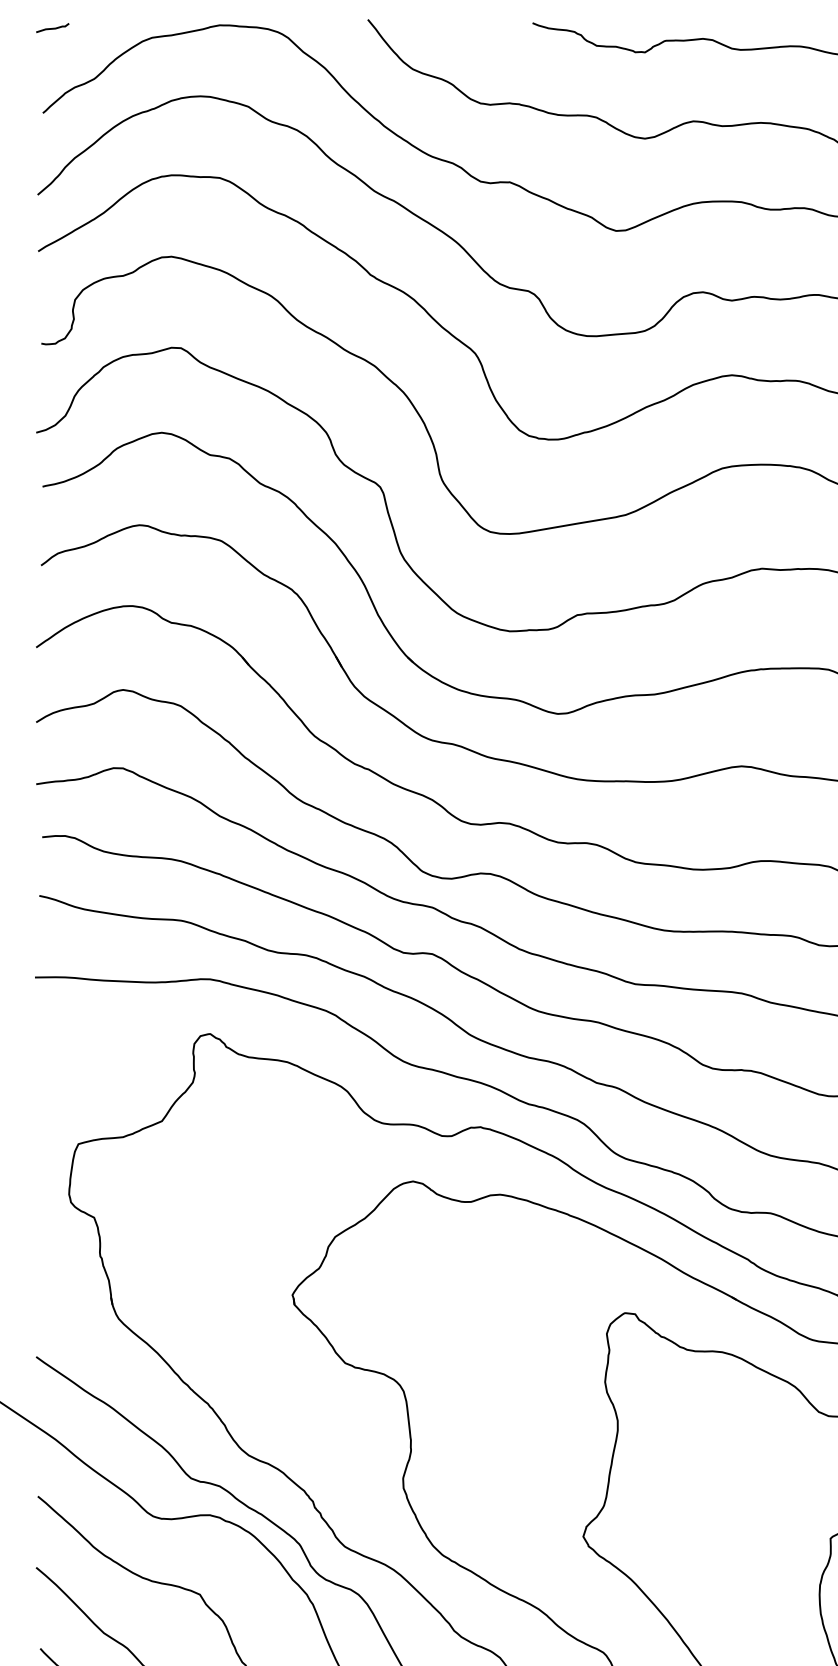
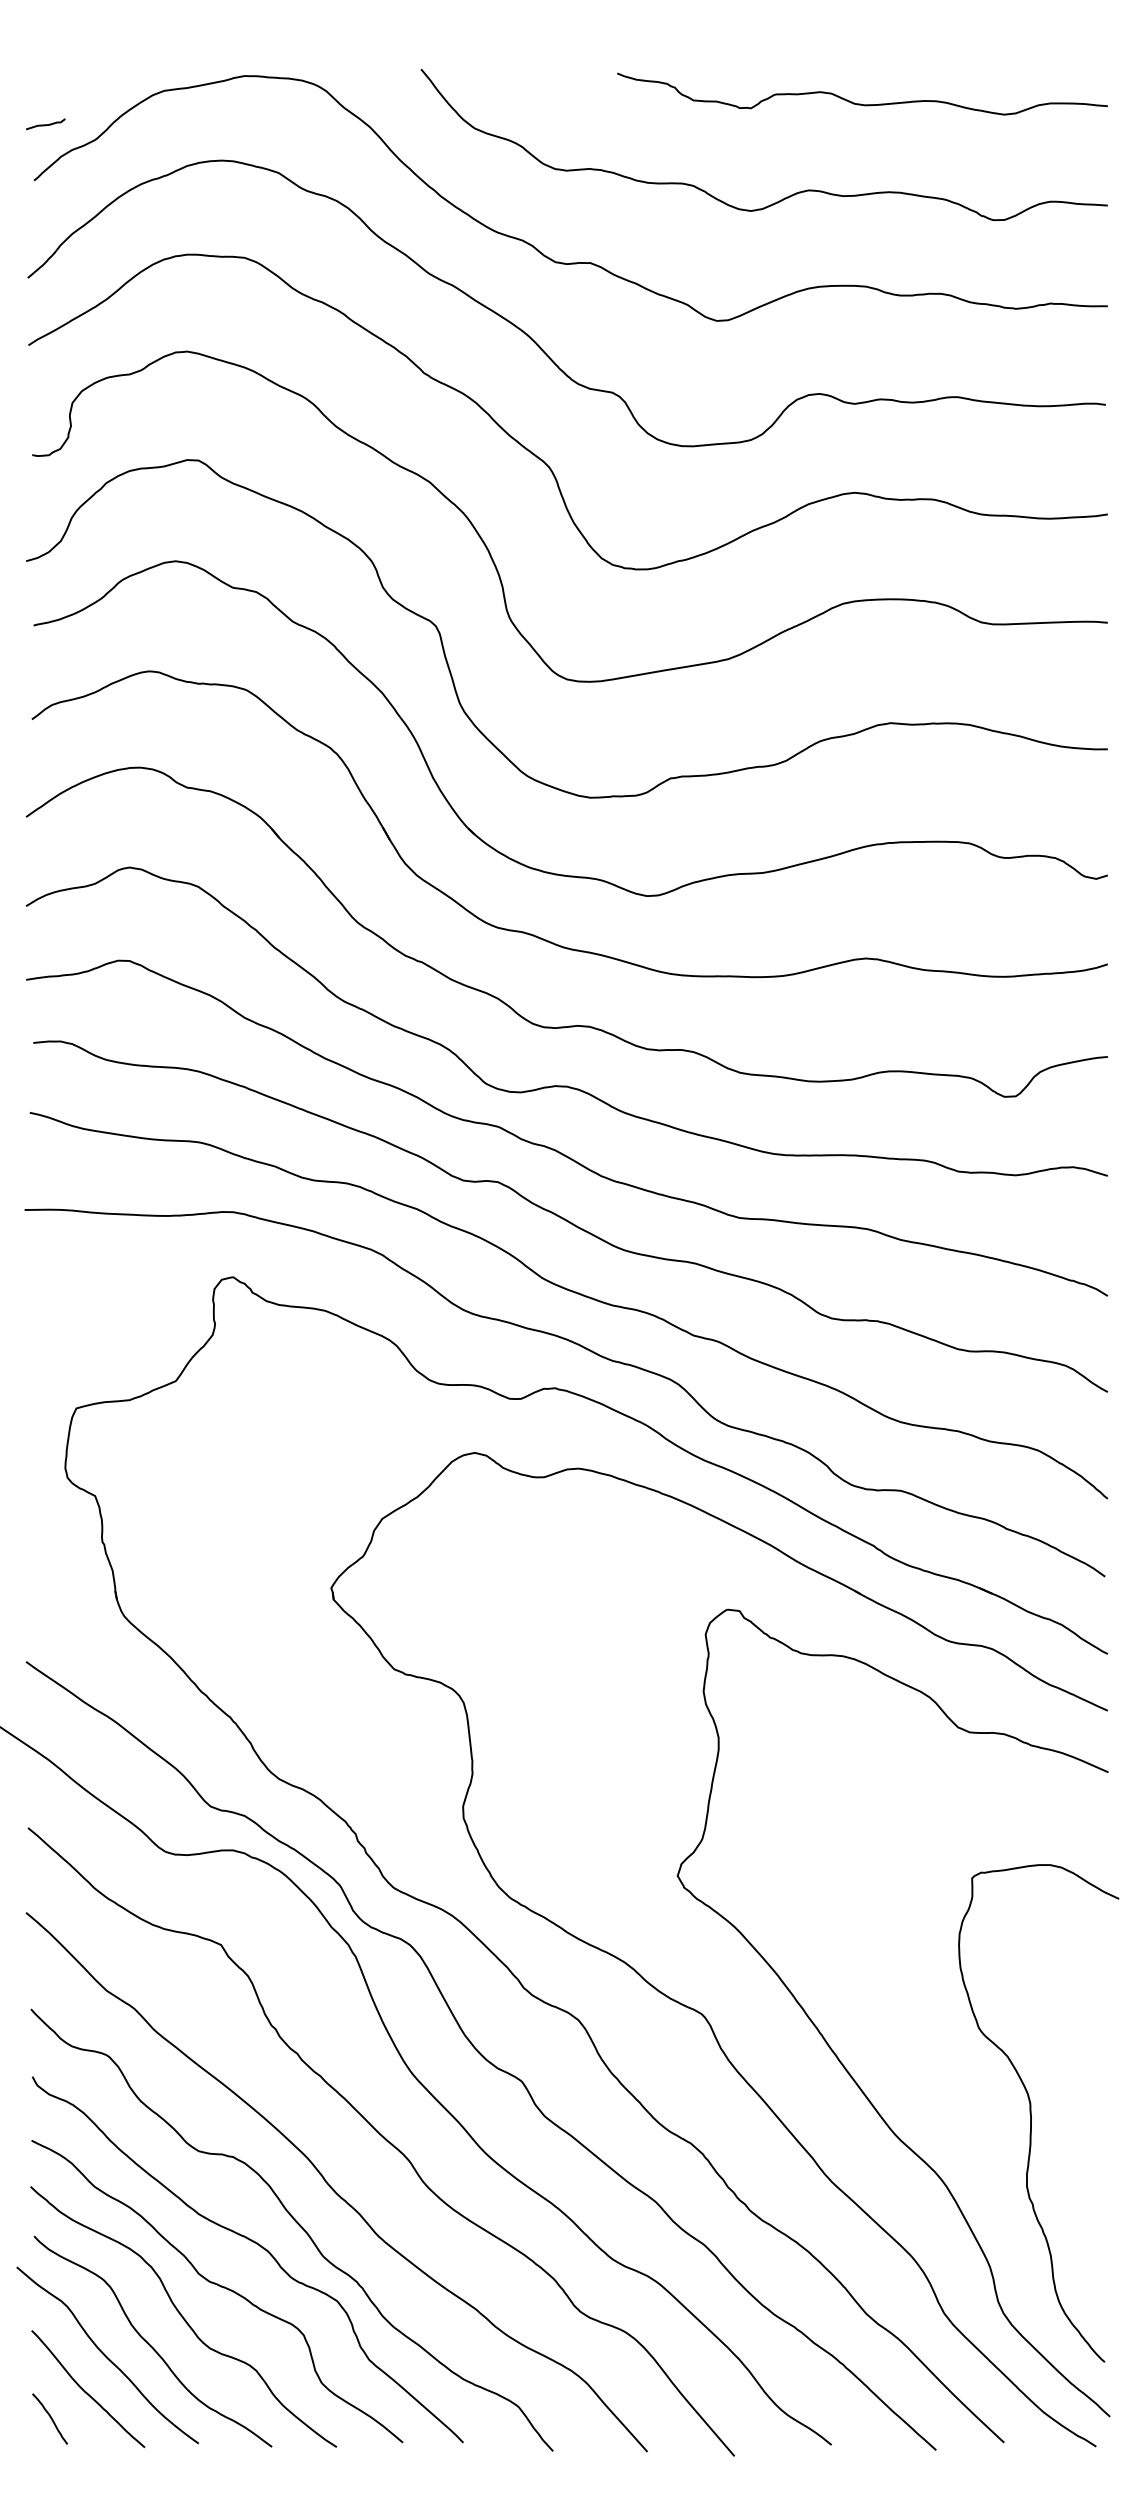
curve: (52, 28) -> (45, 124), moved

